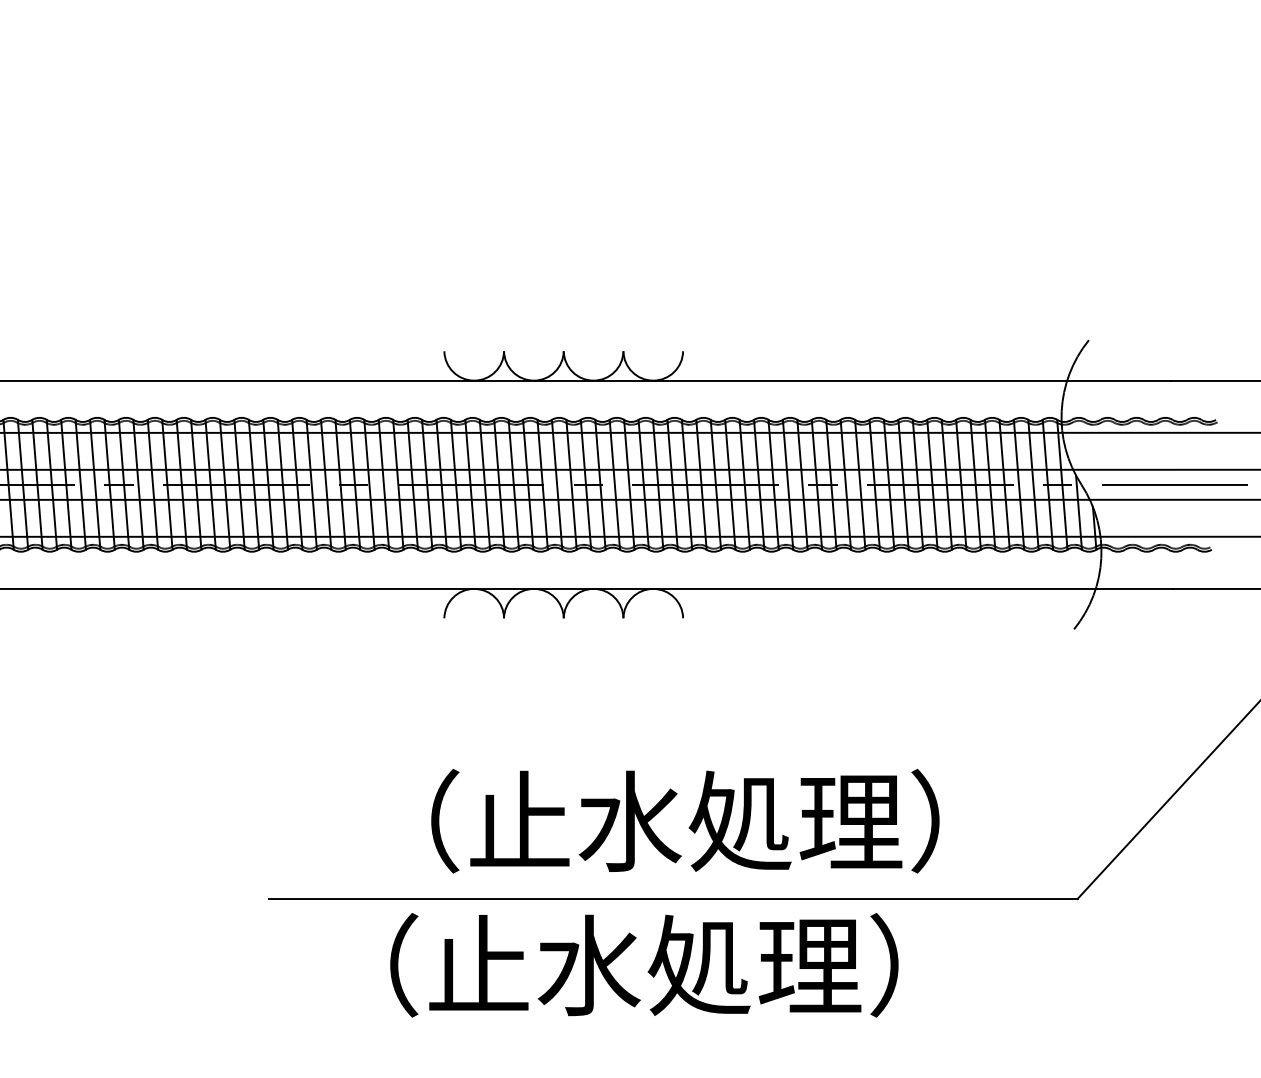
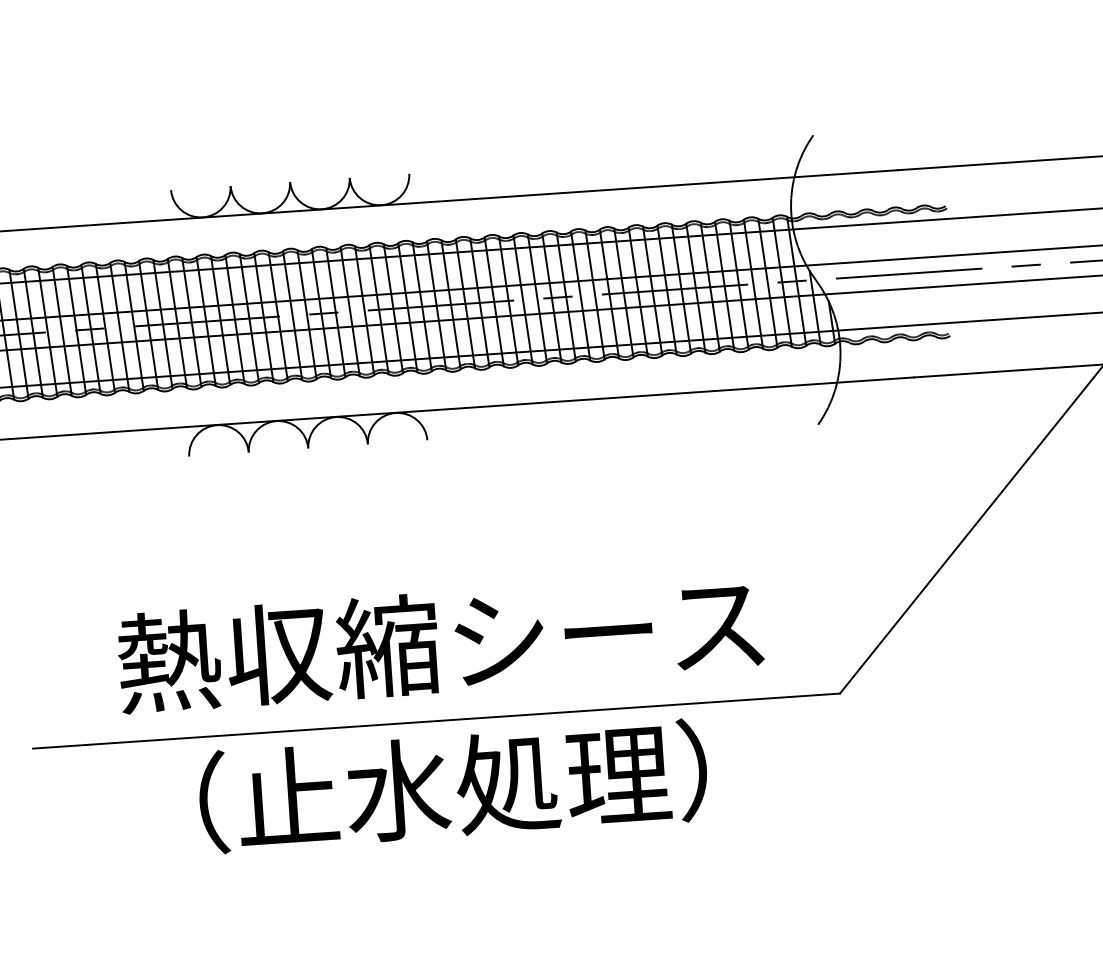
text: (681, 821) -> (439, 643), （止水処理） -> 熱収縮シース
text: (644, 965) -> (453, 786), moved

